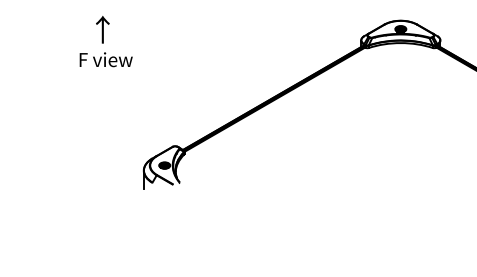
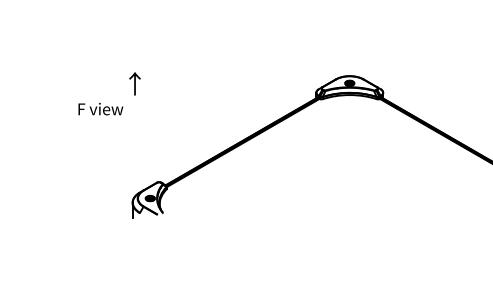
text: (102, 29) -> (134, 83), moved

